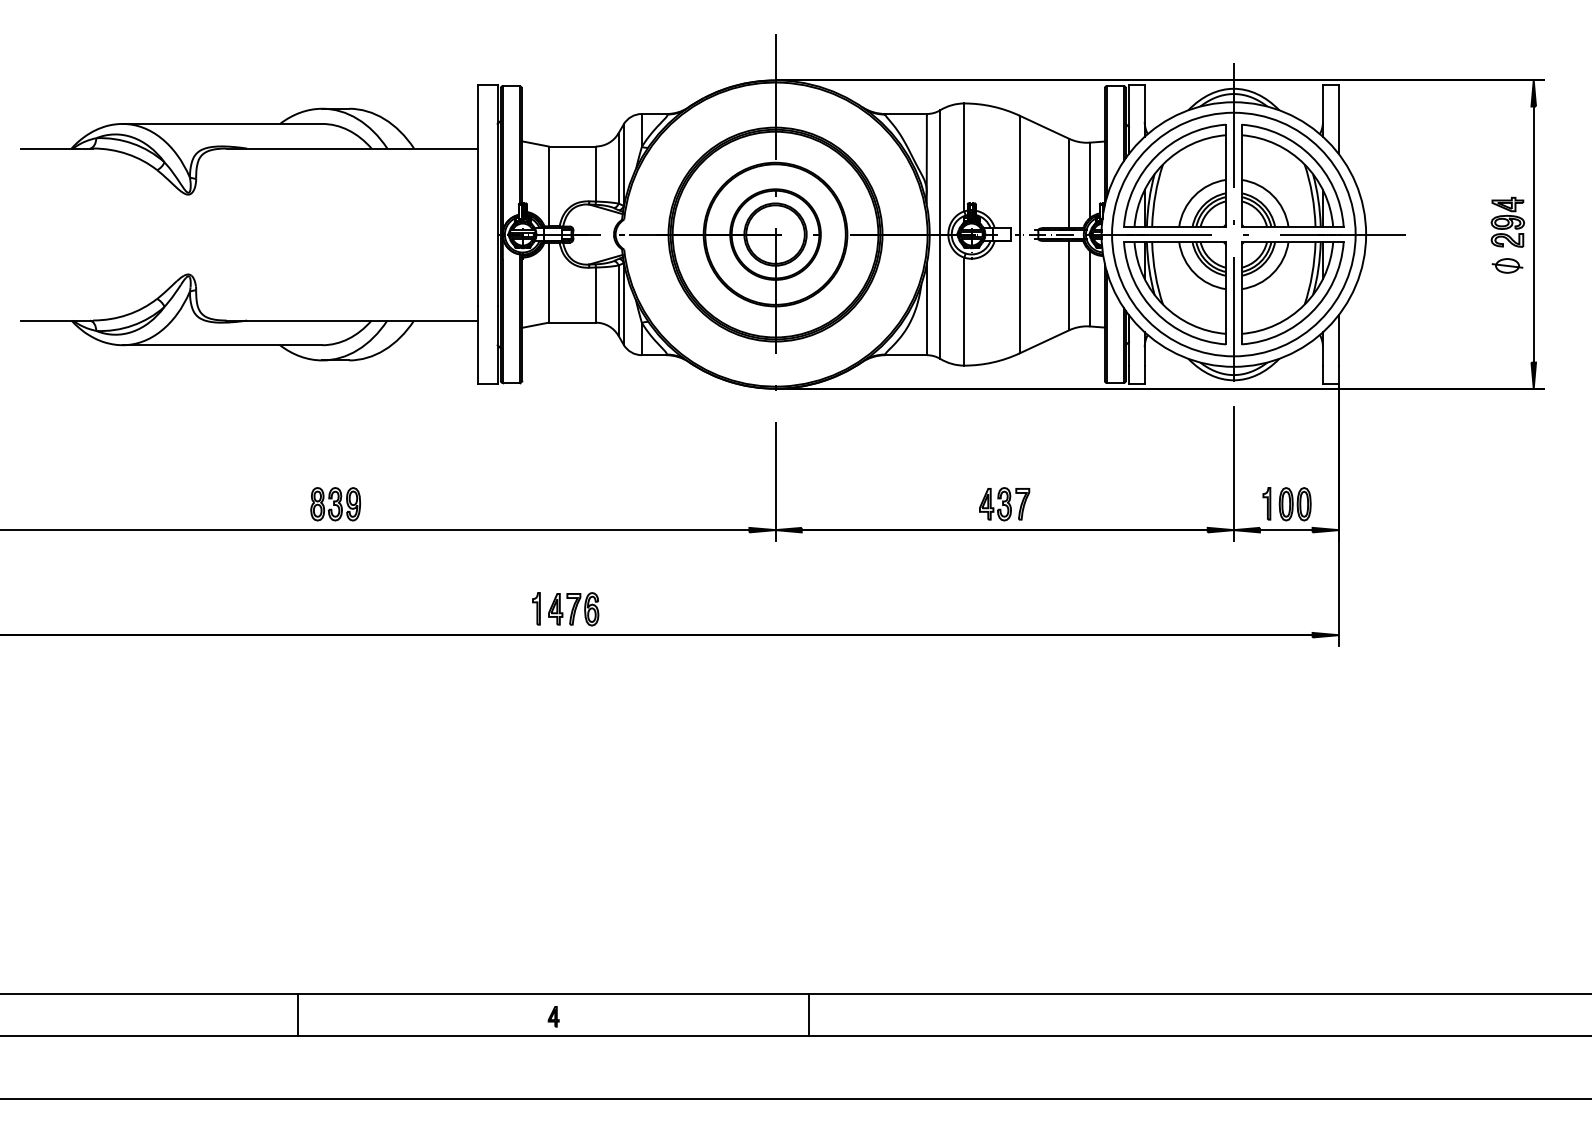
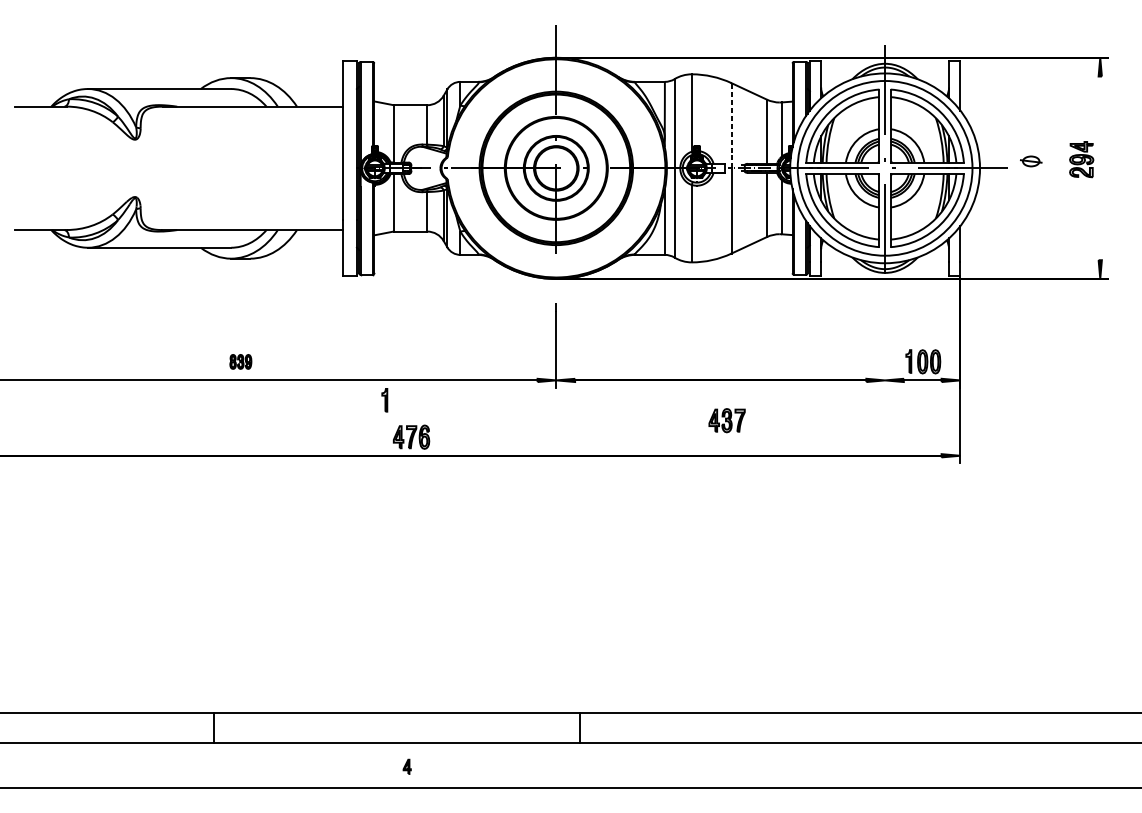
line: (1019, 174) -> (731, 125), solid -> dashed
line: (1533, 234) -> (1100, 168), removed
part: (1507, 265) -> (1031, 161), moved
line: (1233, 473) -> (884, 339), removed
part: (335, 504) -> (240, 362), size x0.6
part: (1004, 504) -> (727, 420), moved
part: (536, 608) -> (384, 400), moved
part: (553, 1016) -> (407, 766), moved

